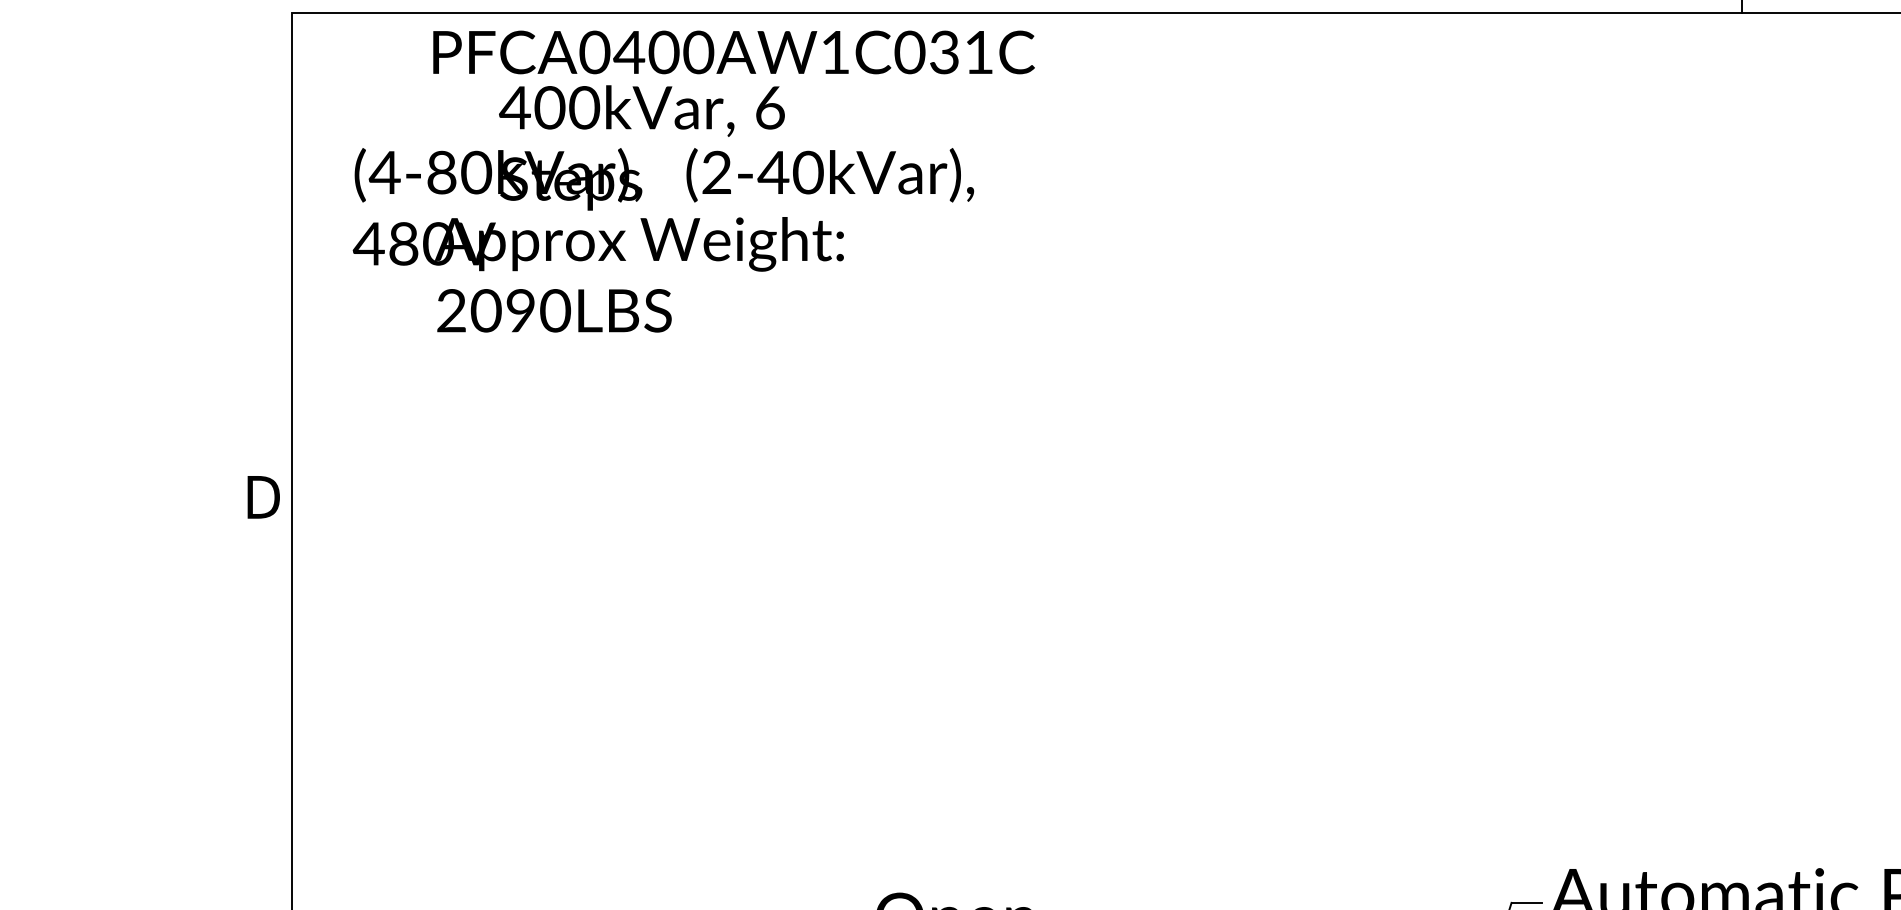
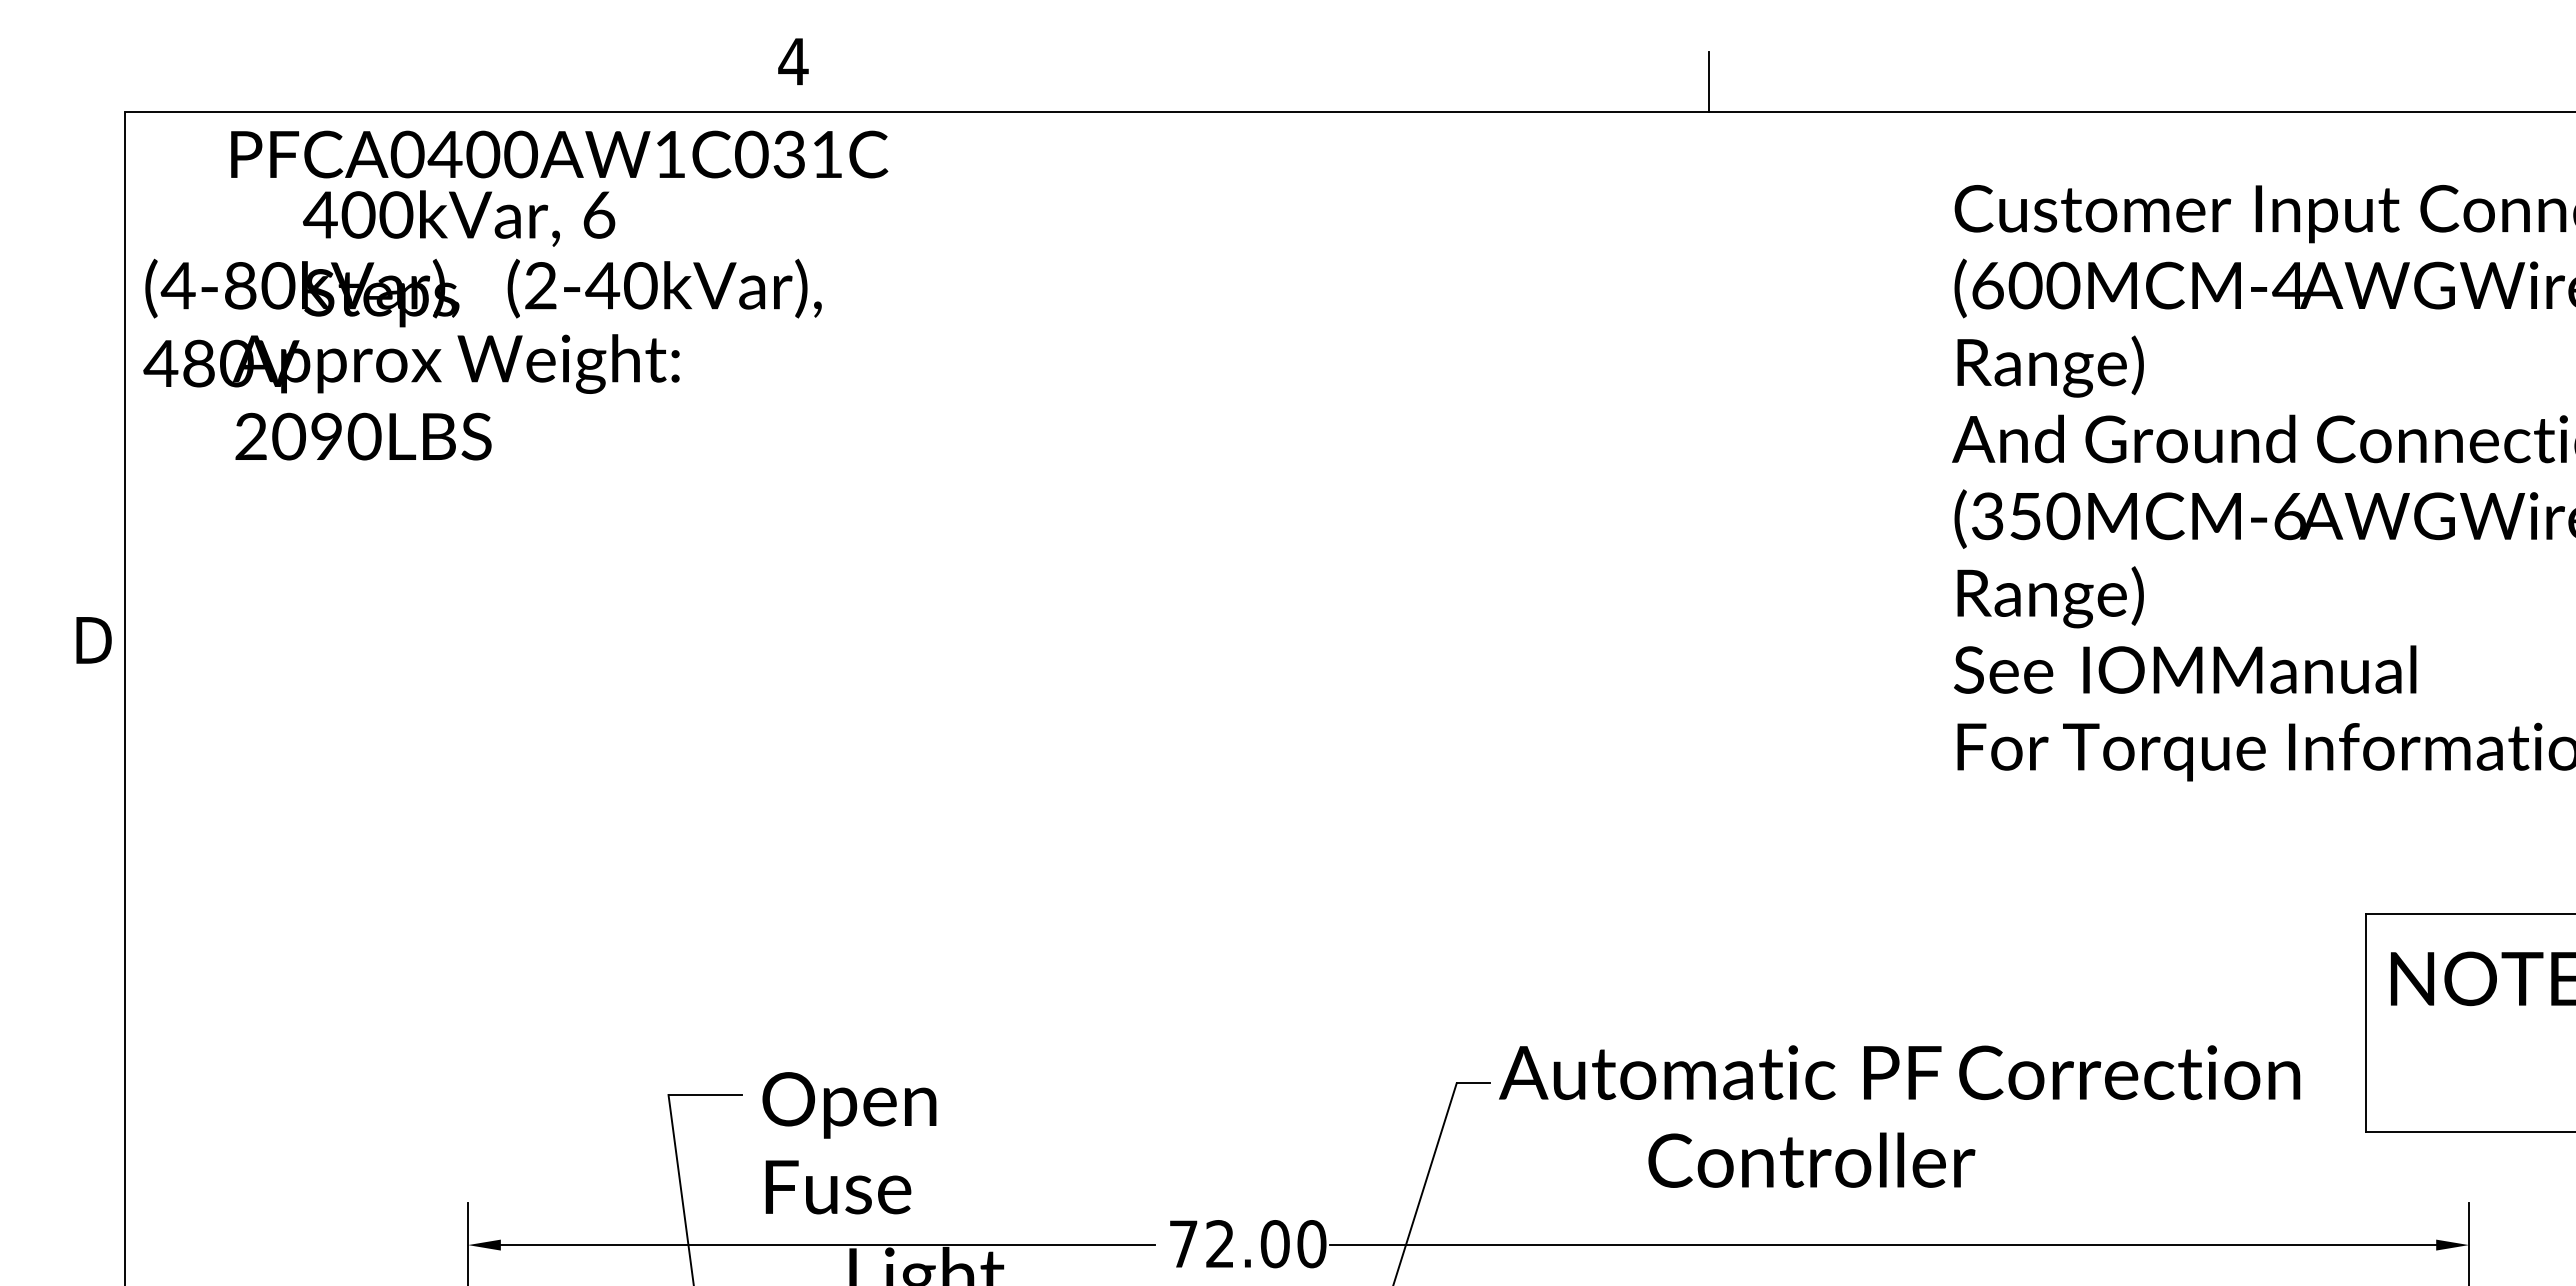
text: (733, 52) -> (559, 154), moved
text: (663, 209) -> (482, 325), moved

